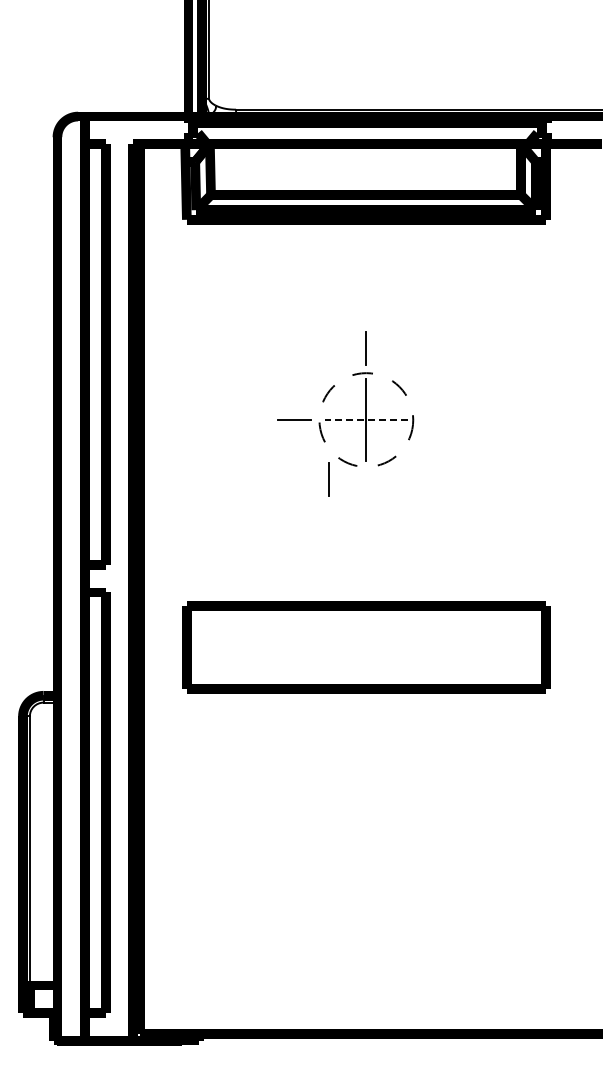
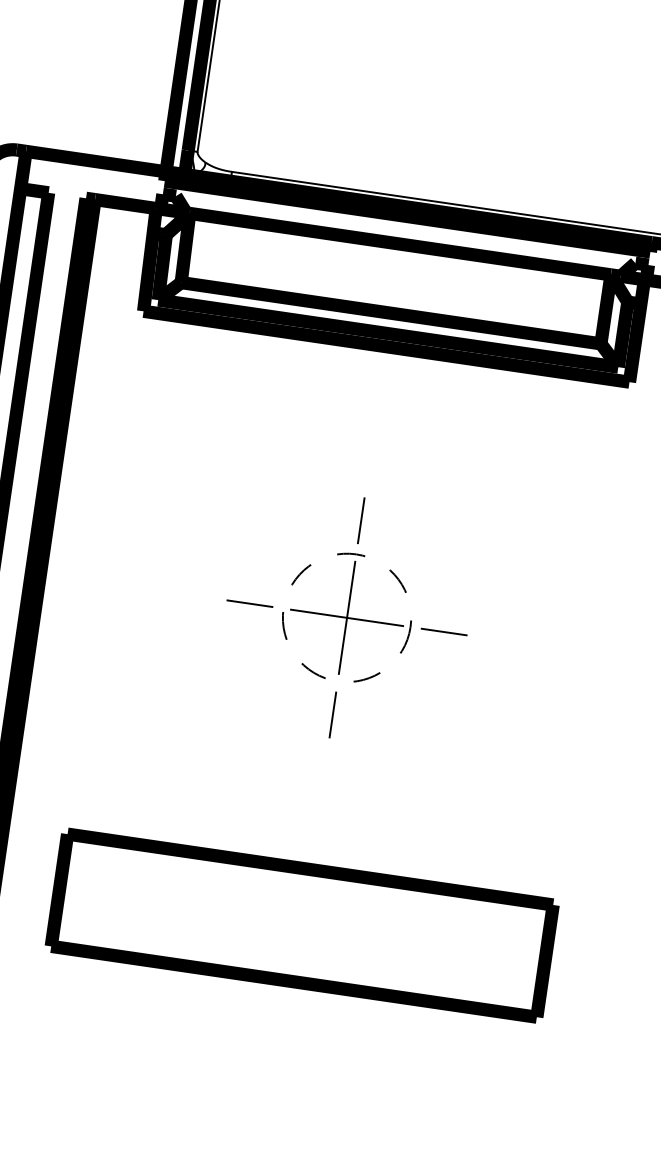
line: (365, 420) -> (345, 618), dashed -> solid
line: (437, 420) -> (443, 632), added
line: (328, 479) -> (331, 714), moved

